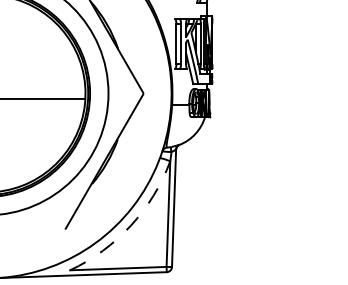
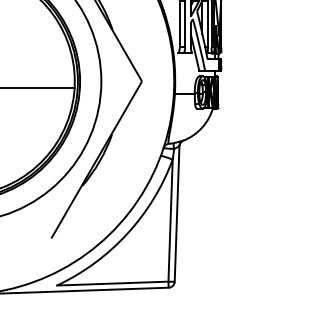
arc: (130, 225) -> (126, 233), dashed -> solid

